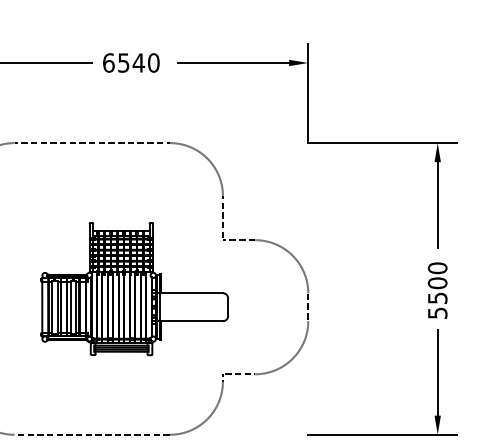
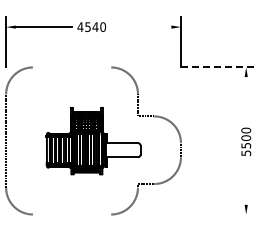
text: (108, 61) -> (80, 26), 6540 -> 4540
line: (233, 63) -> (143, 27), removed
line: (91, 143) -> (71, 67), removed
line: (382, 143) -> (218, 67), solid -> dashed
line: (438, 204) -> (246, 98), removed
line: (438, 371) -> (246, 182), removed
line: (91, 434) -> (71, 214), removed
line: (380, 434) -> (217, 214), removed

